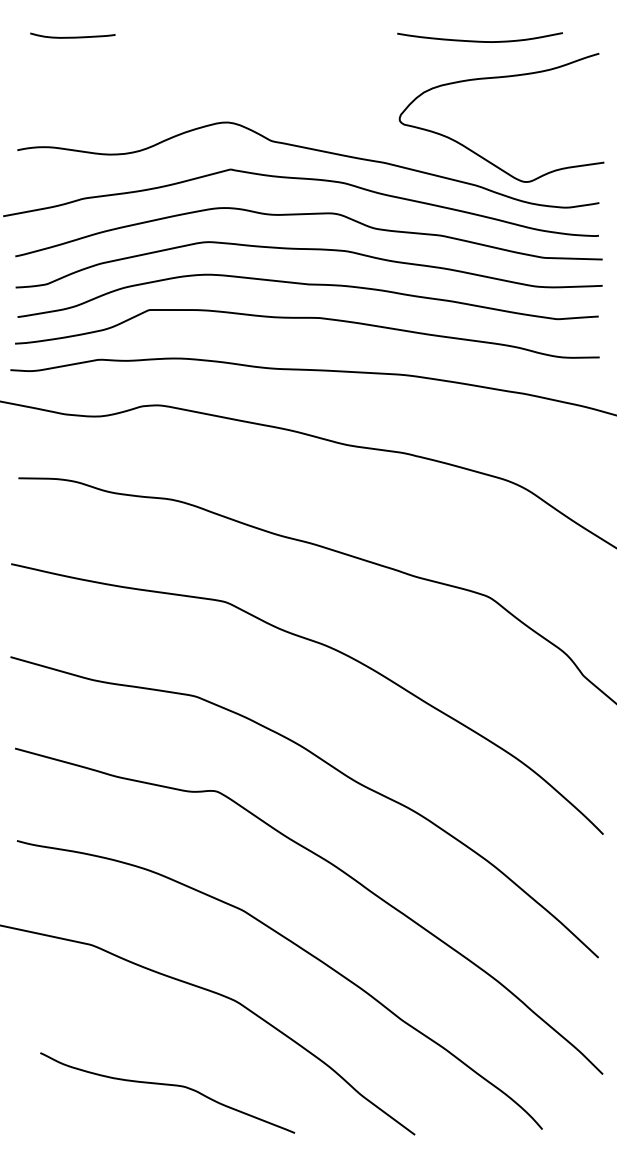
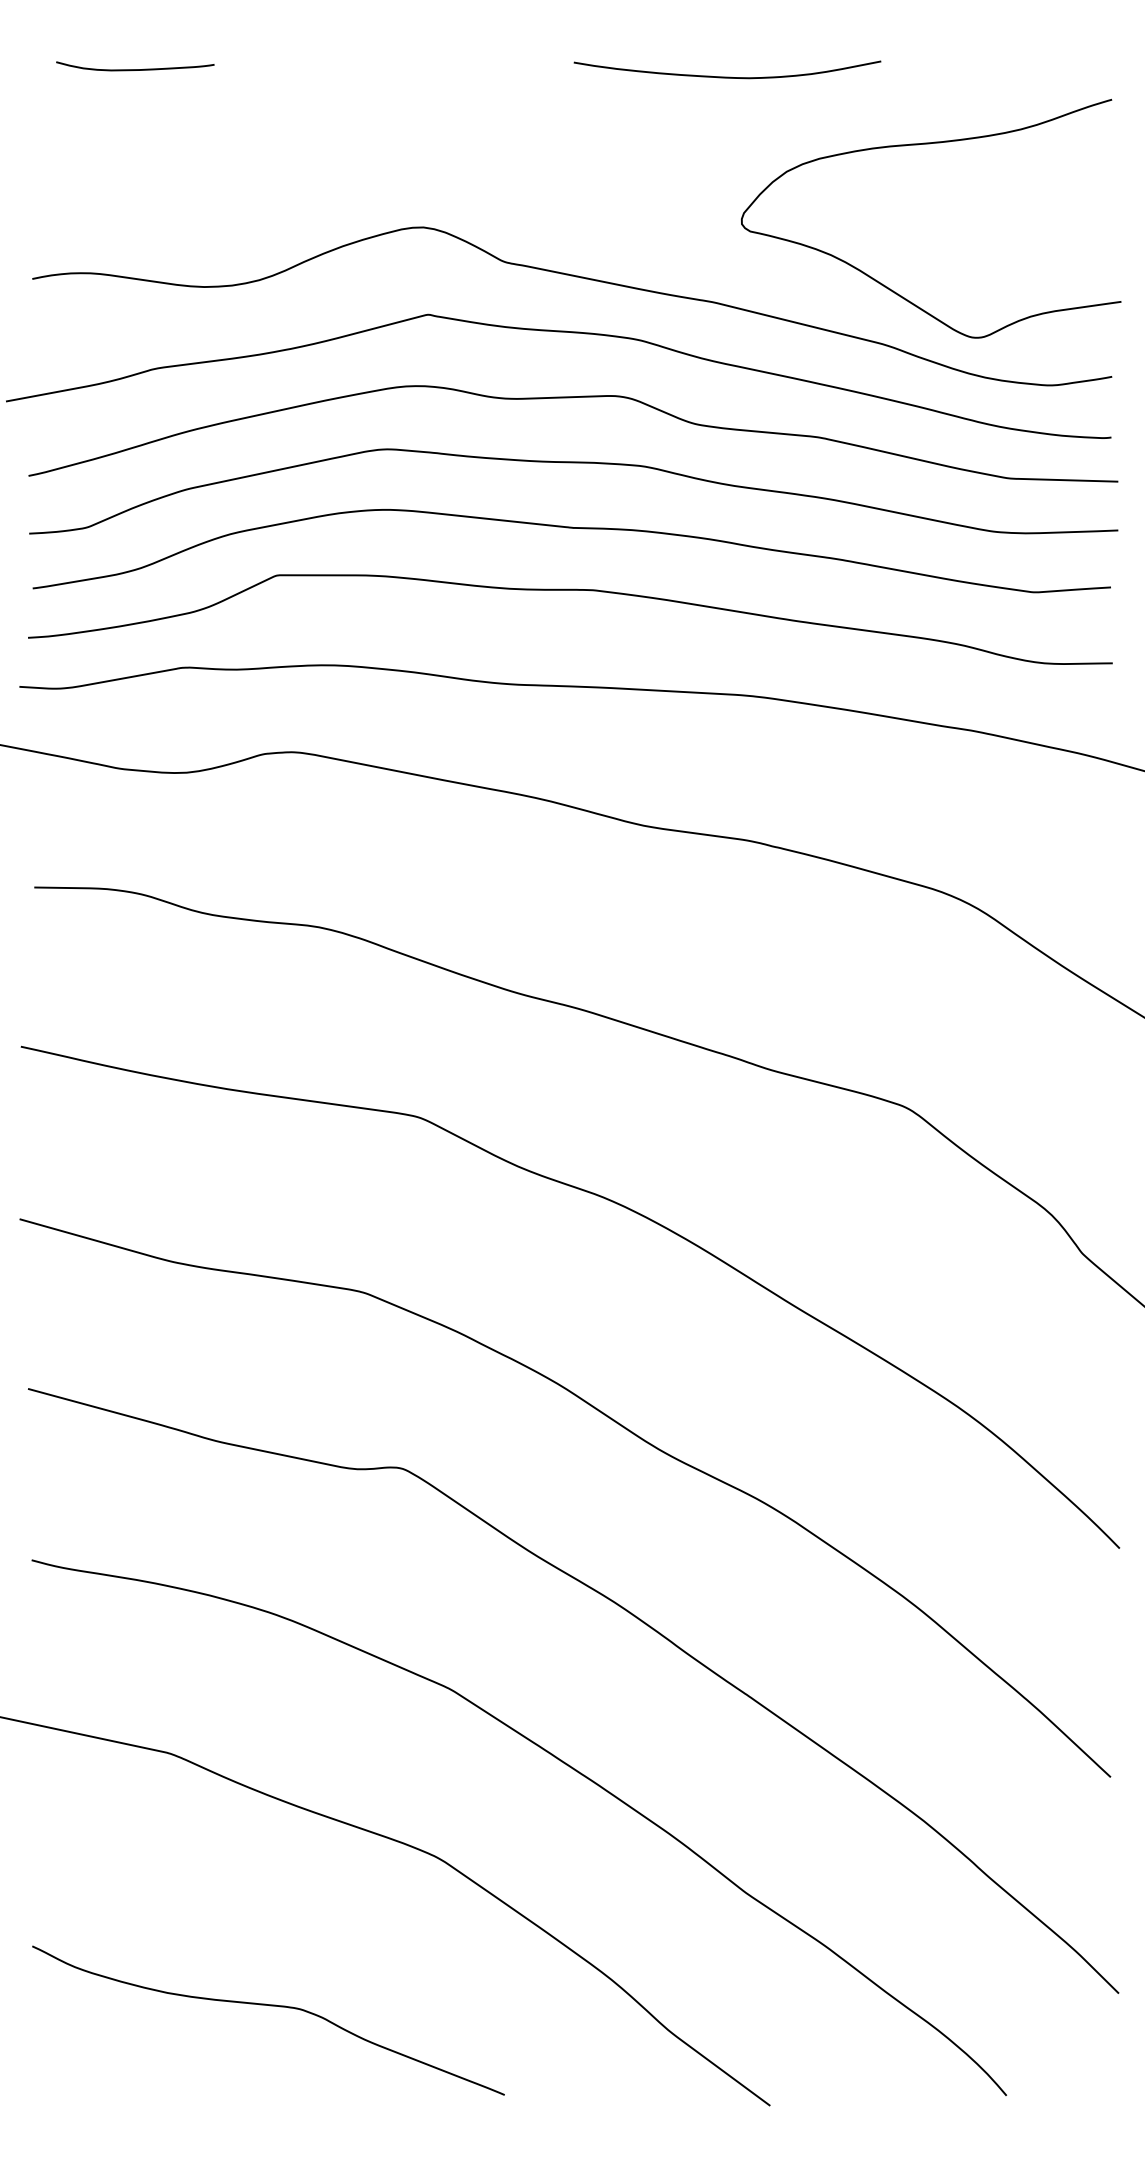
curve: (479, 40) -> (726, 75), moved
curve: (167, 1085) -> (268, 2006), moved

